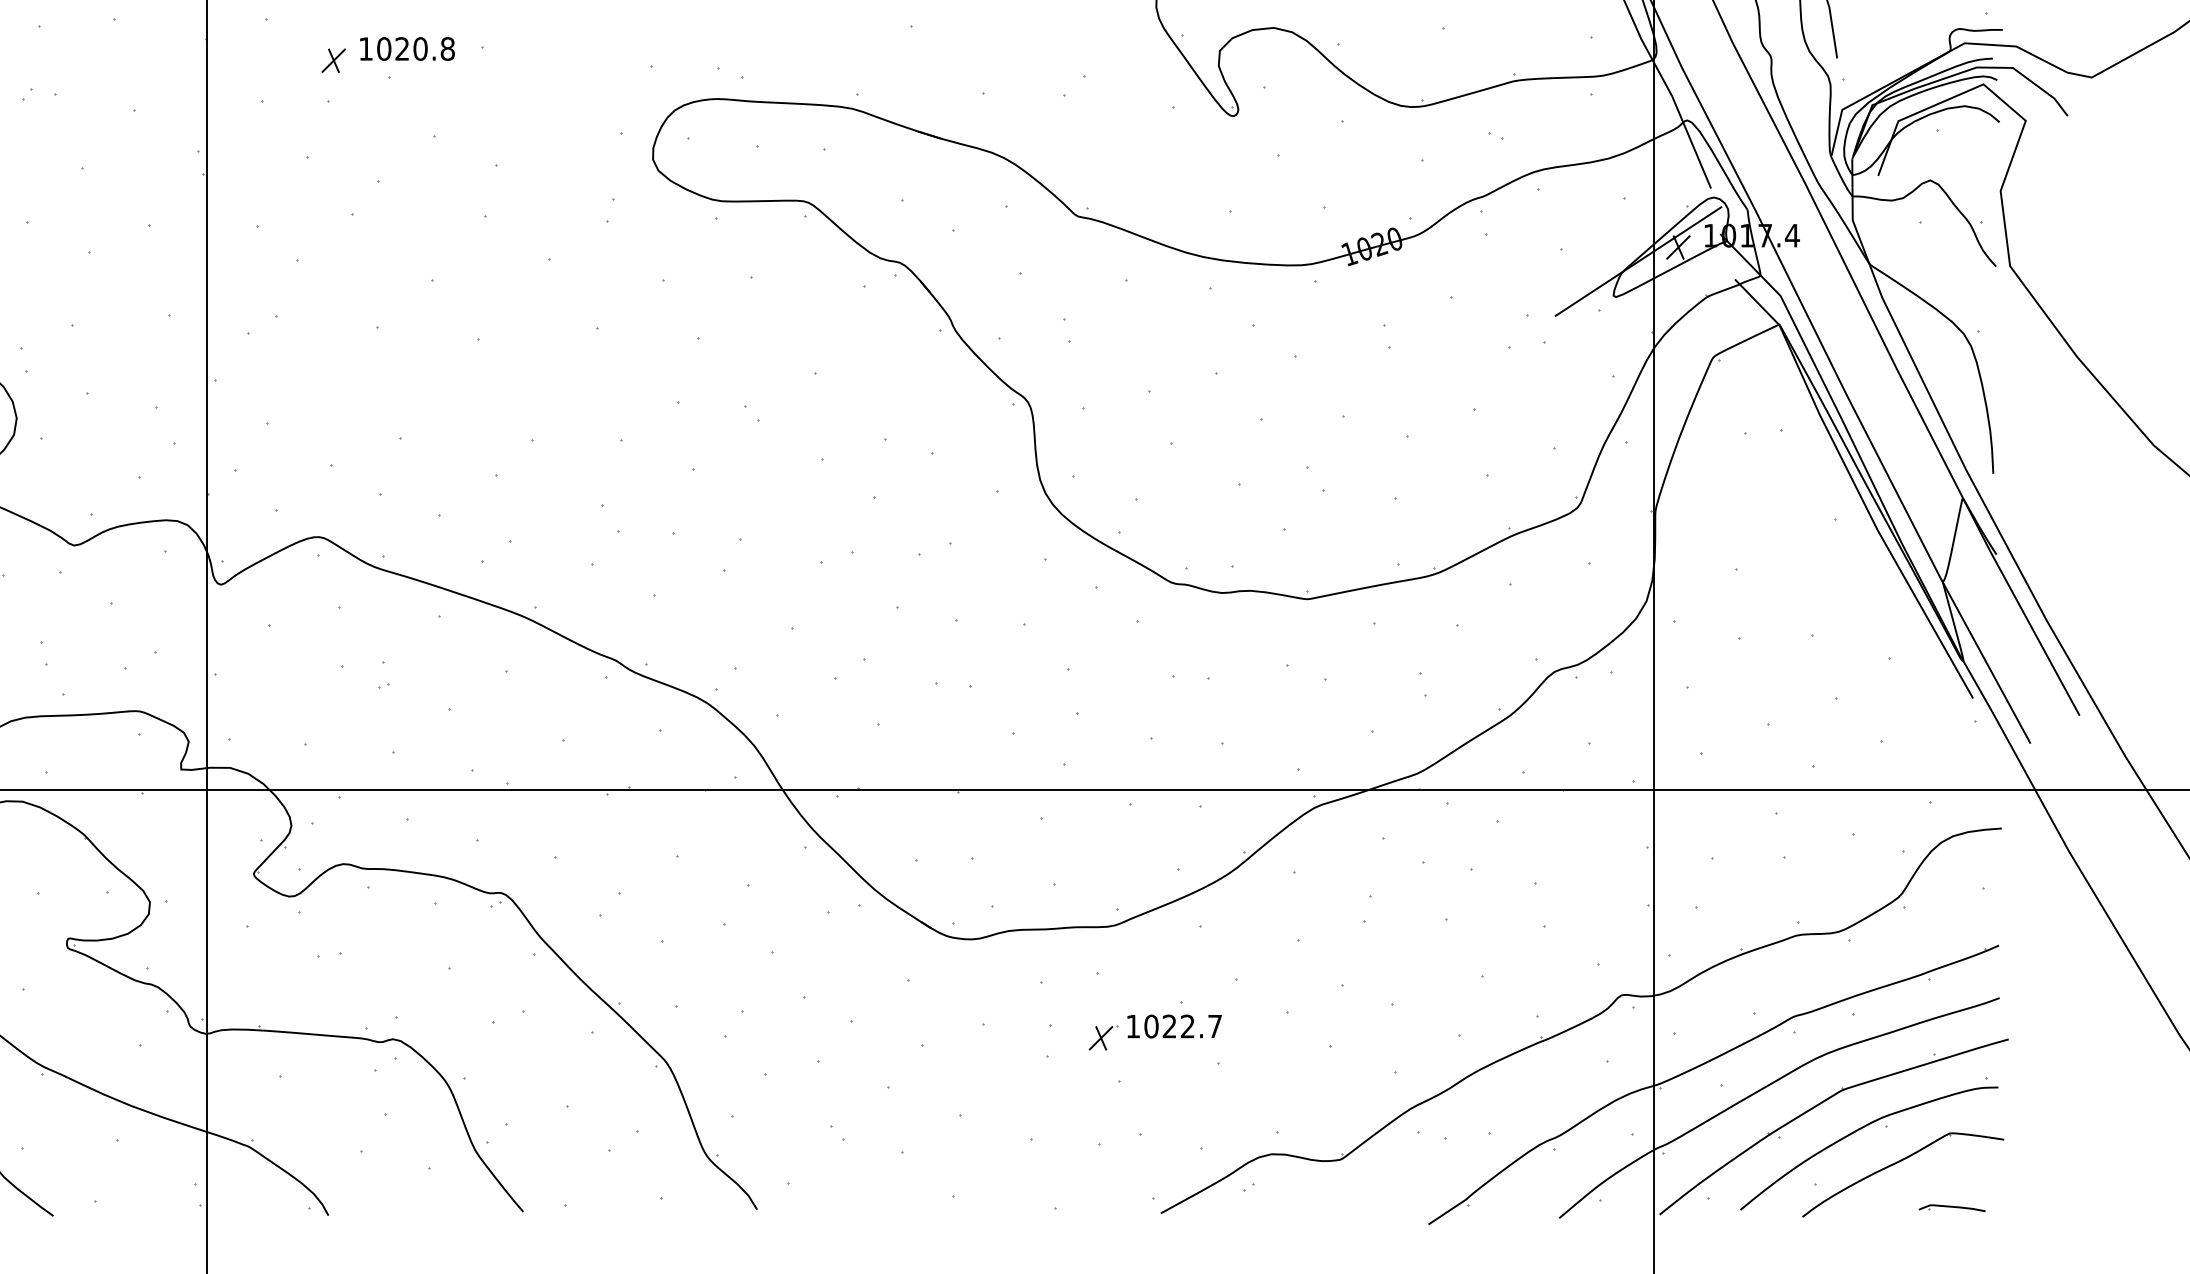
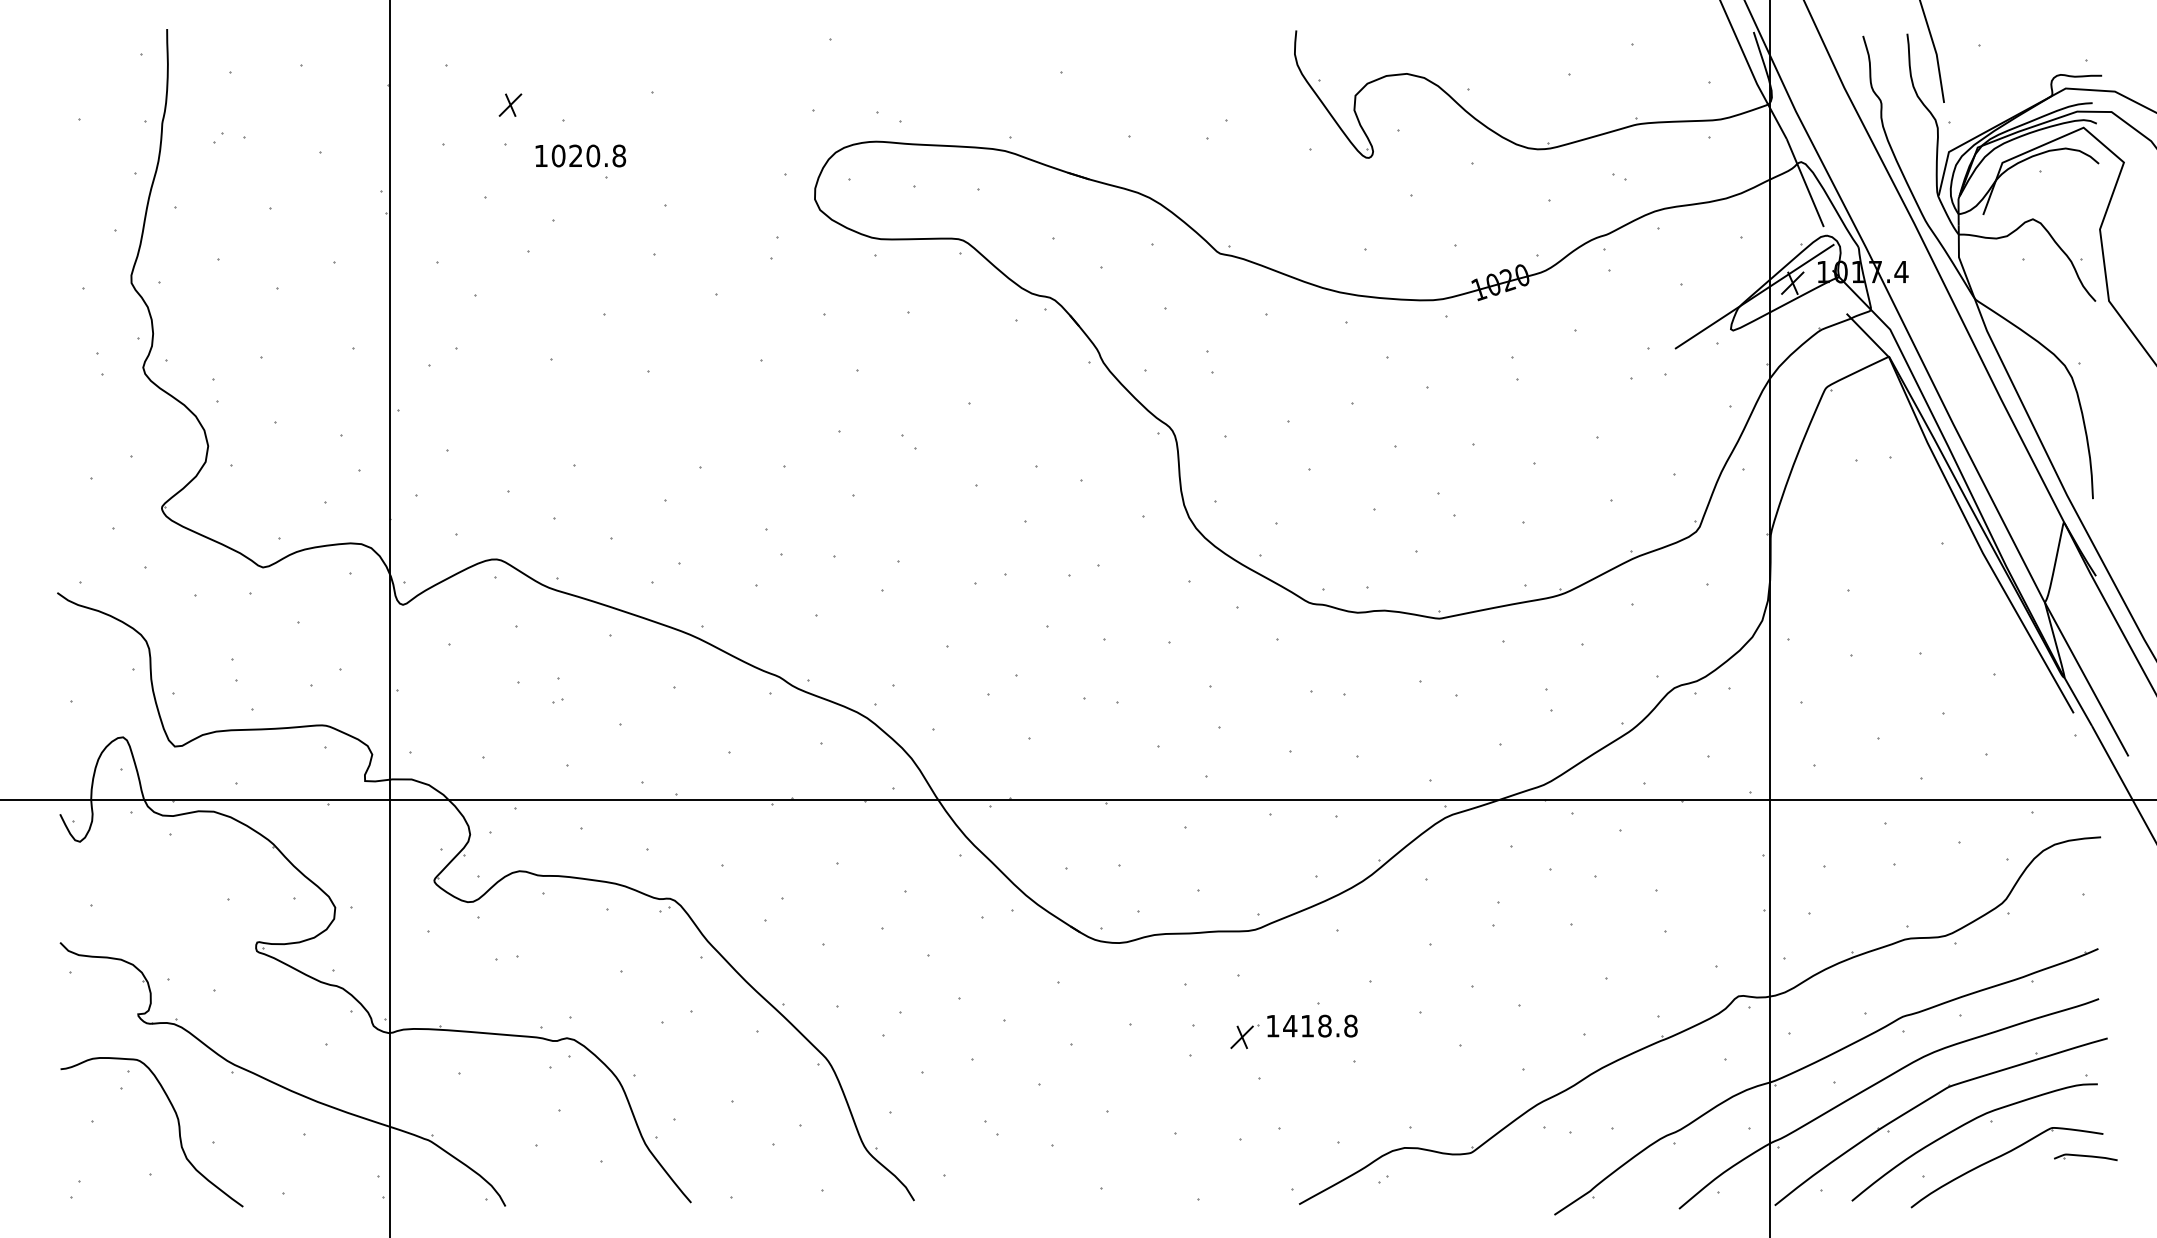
text: (407, 48) -> (580, 155), moved
text: (1183, 1025) -> (1320, 1025), 1022.7 -> 1418.8
part: (1951, 1208) -> (2085, 1157), moved

